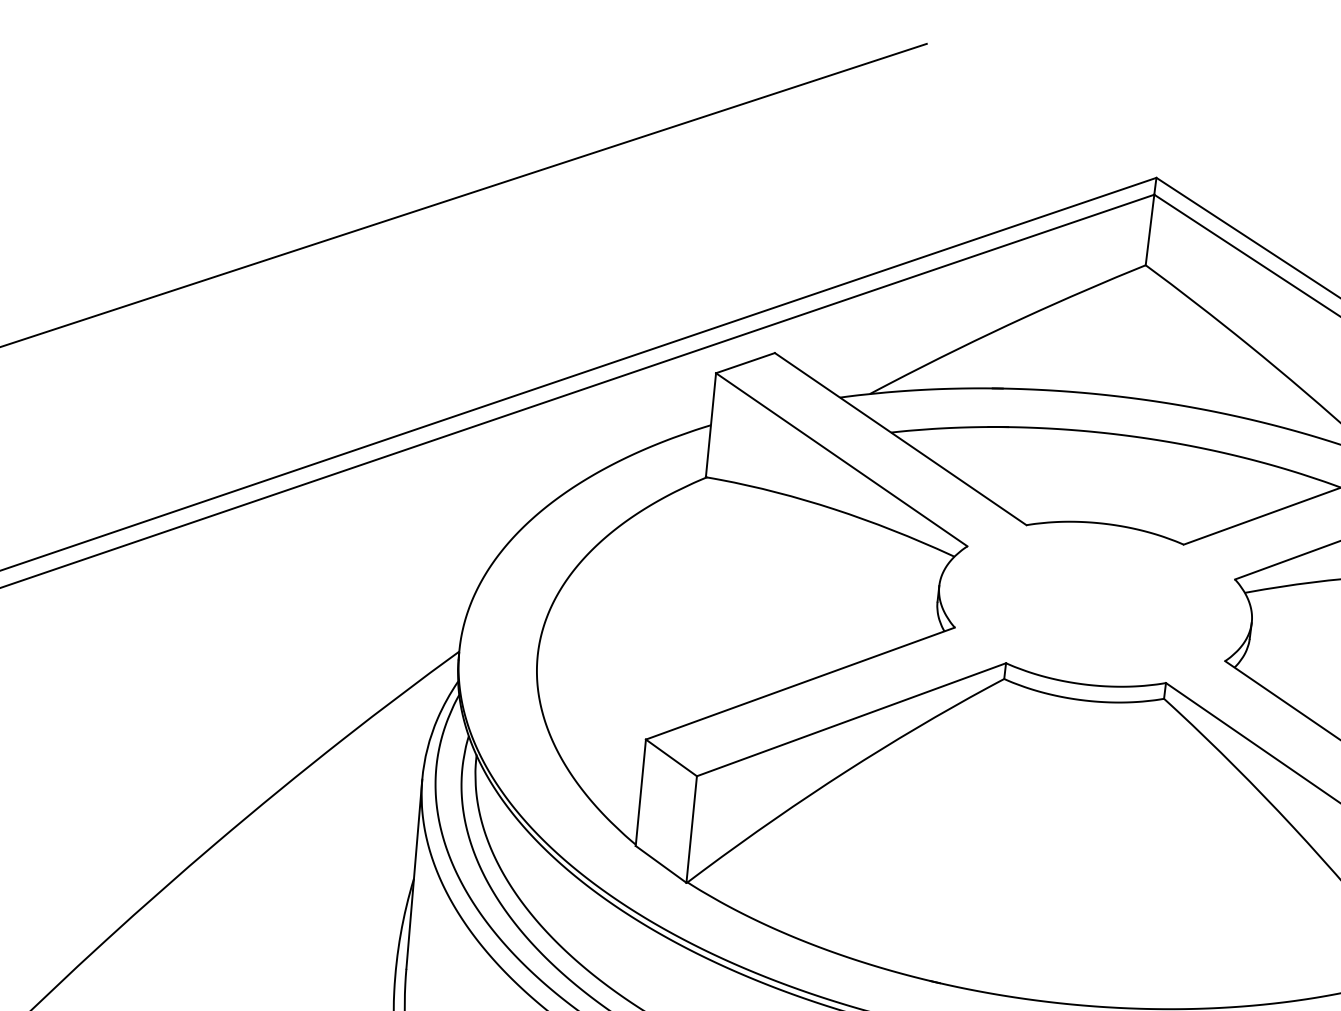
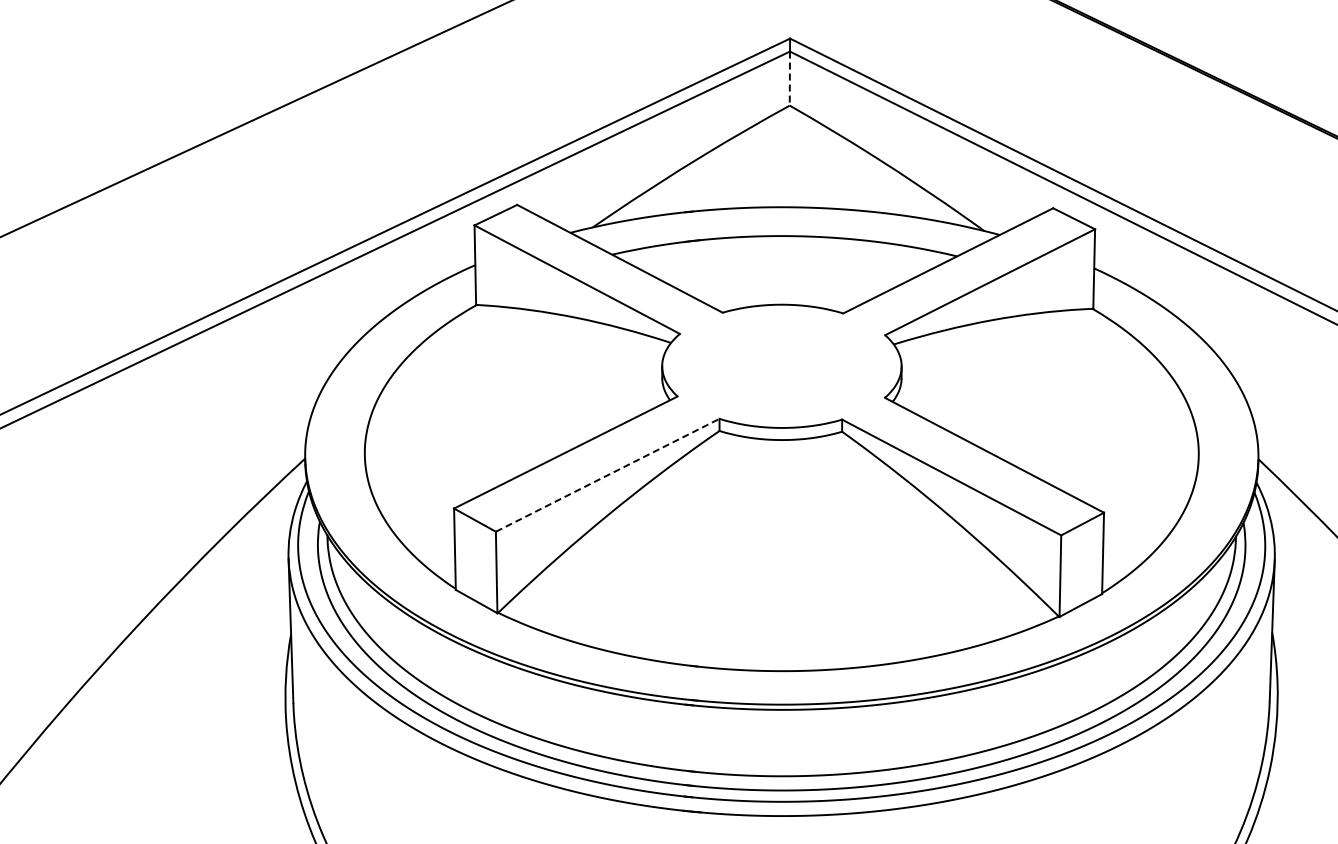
line: (1149, 231) -> (789, 79), solid -> dashed
line: (852, 720) -> (608, 475), solid -> dashed

